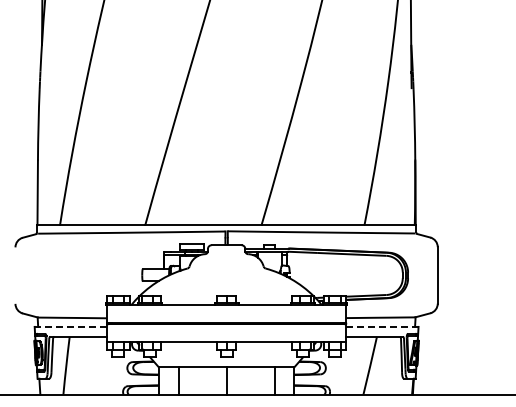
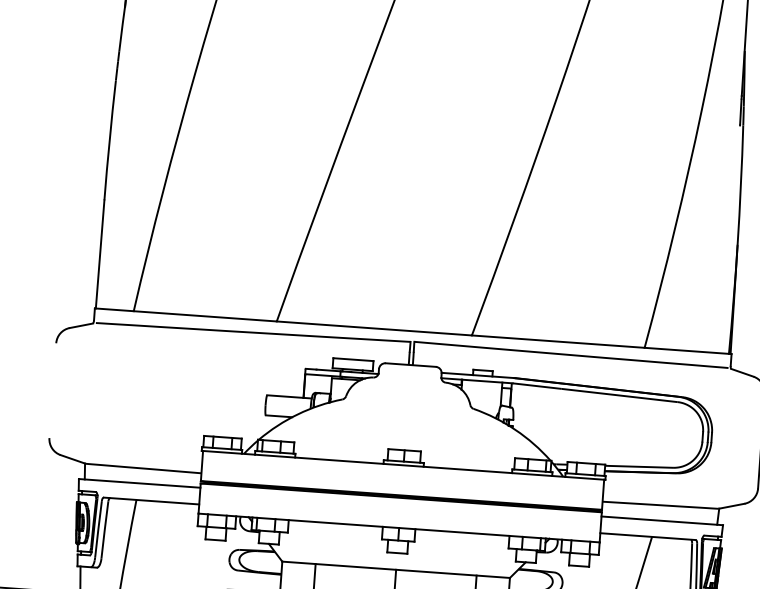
line: (70, 326) -> (139, 482), dashed -> solid
line: (382, 326) -> (662, 520), dashed -> solid

